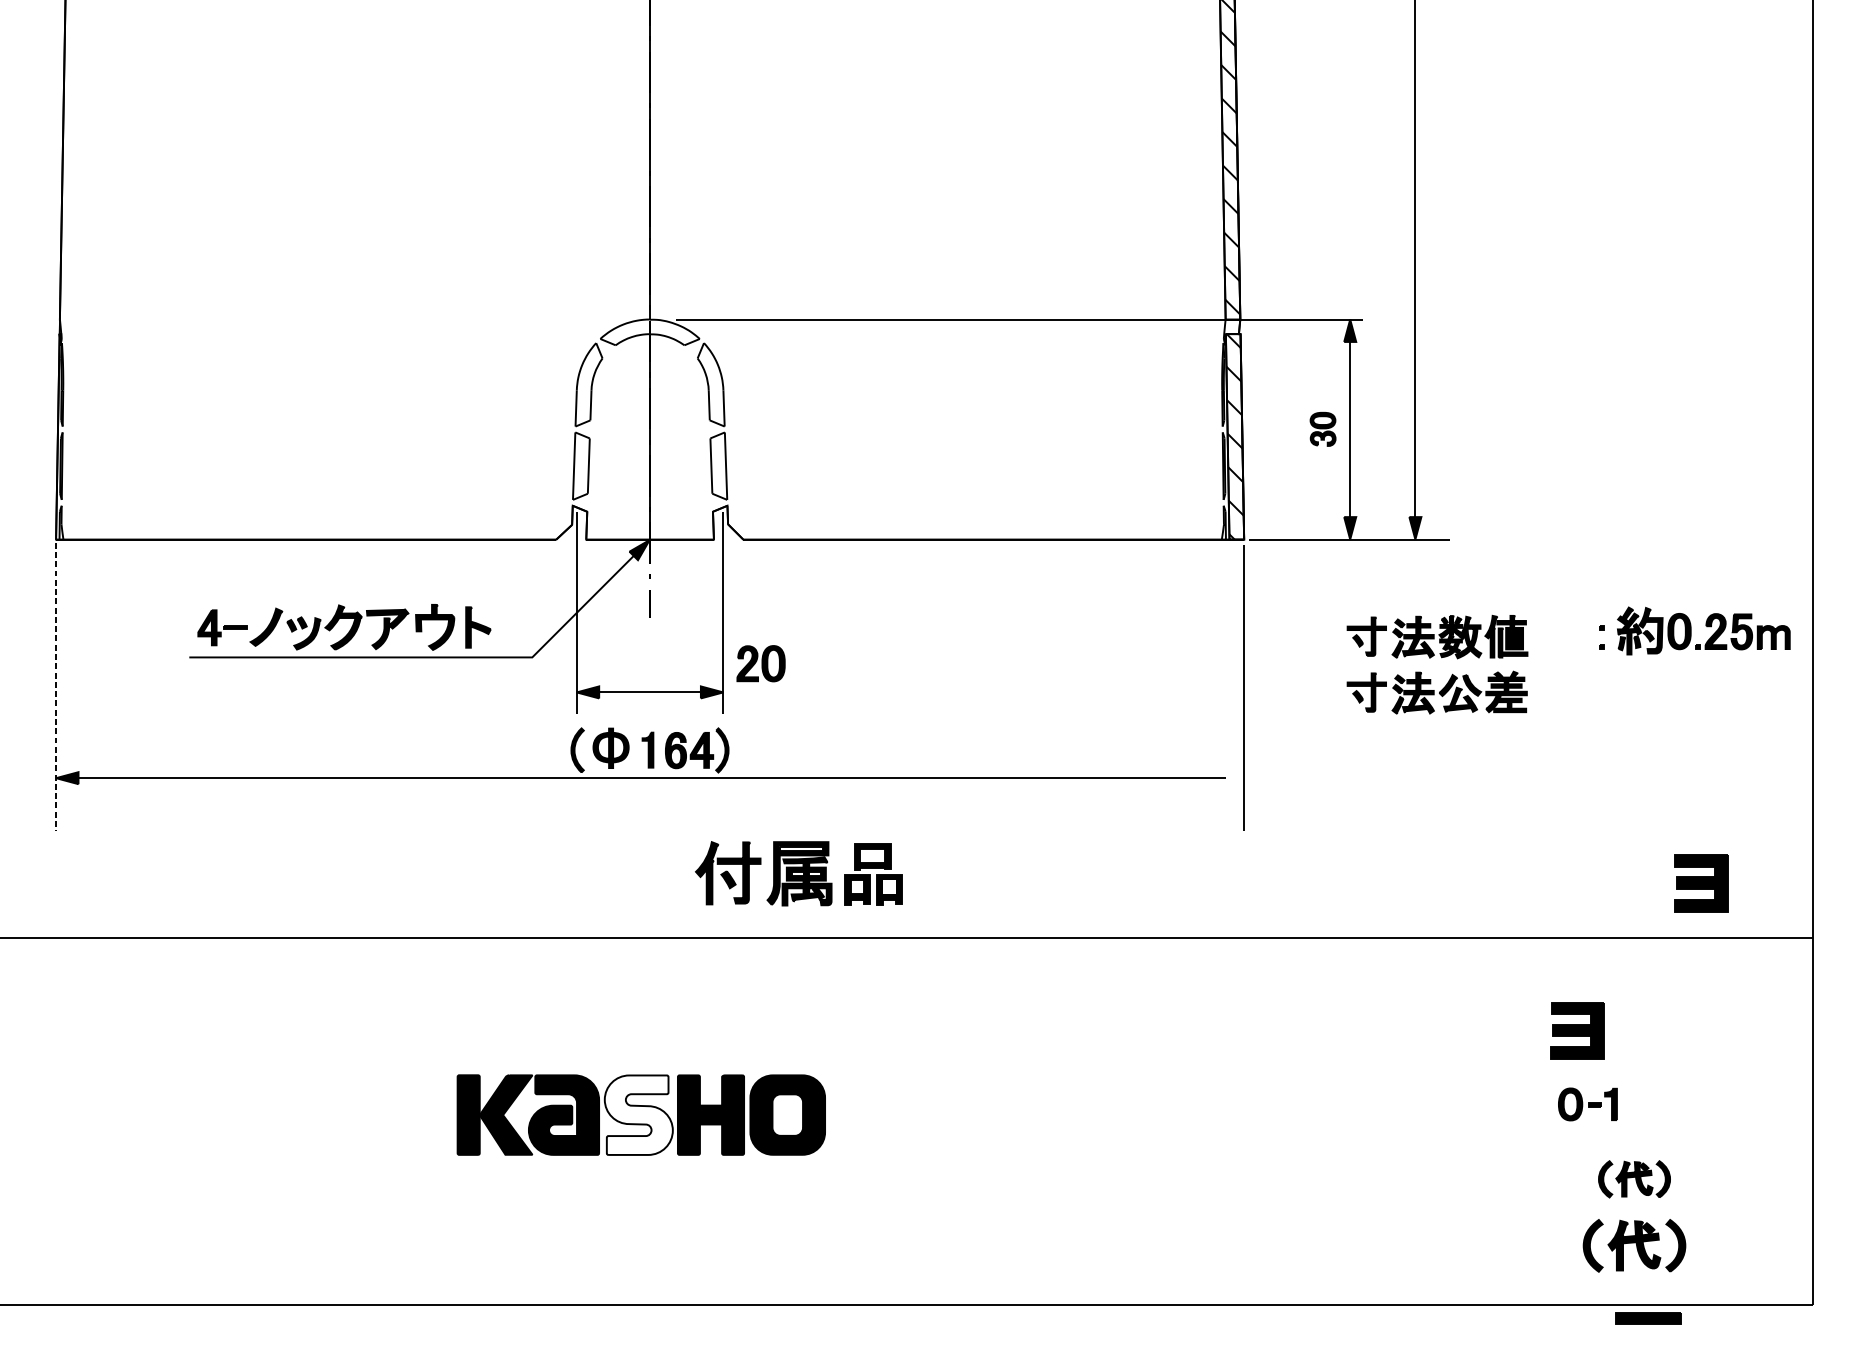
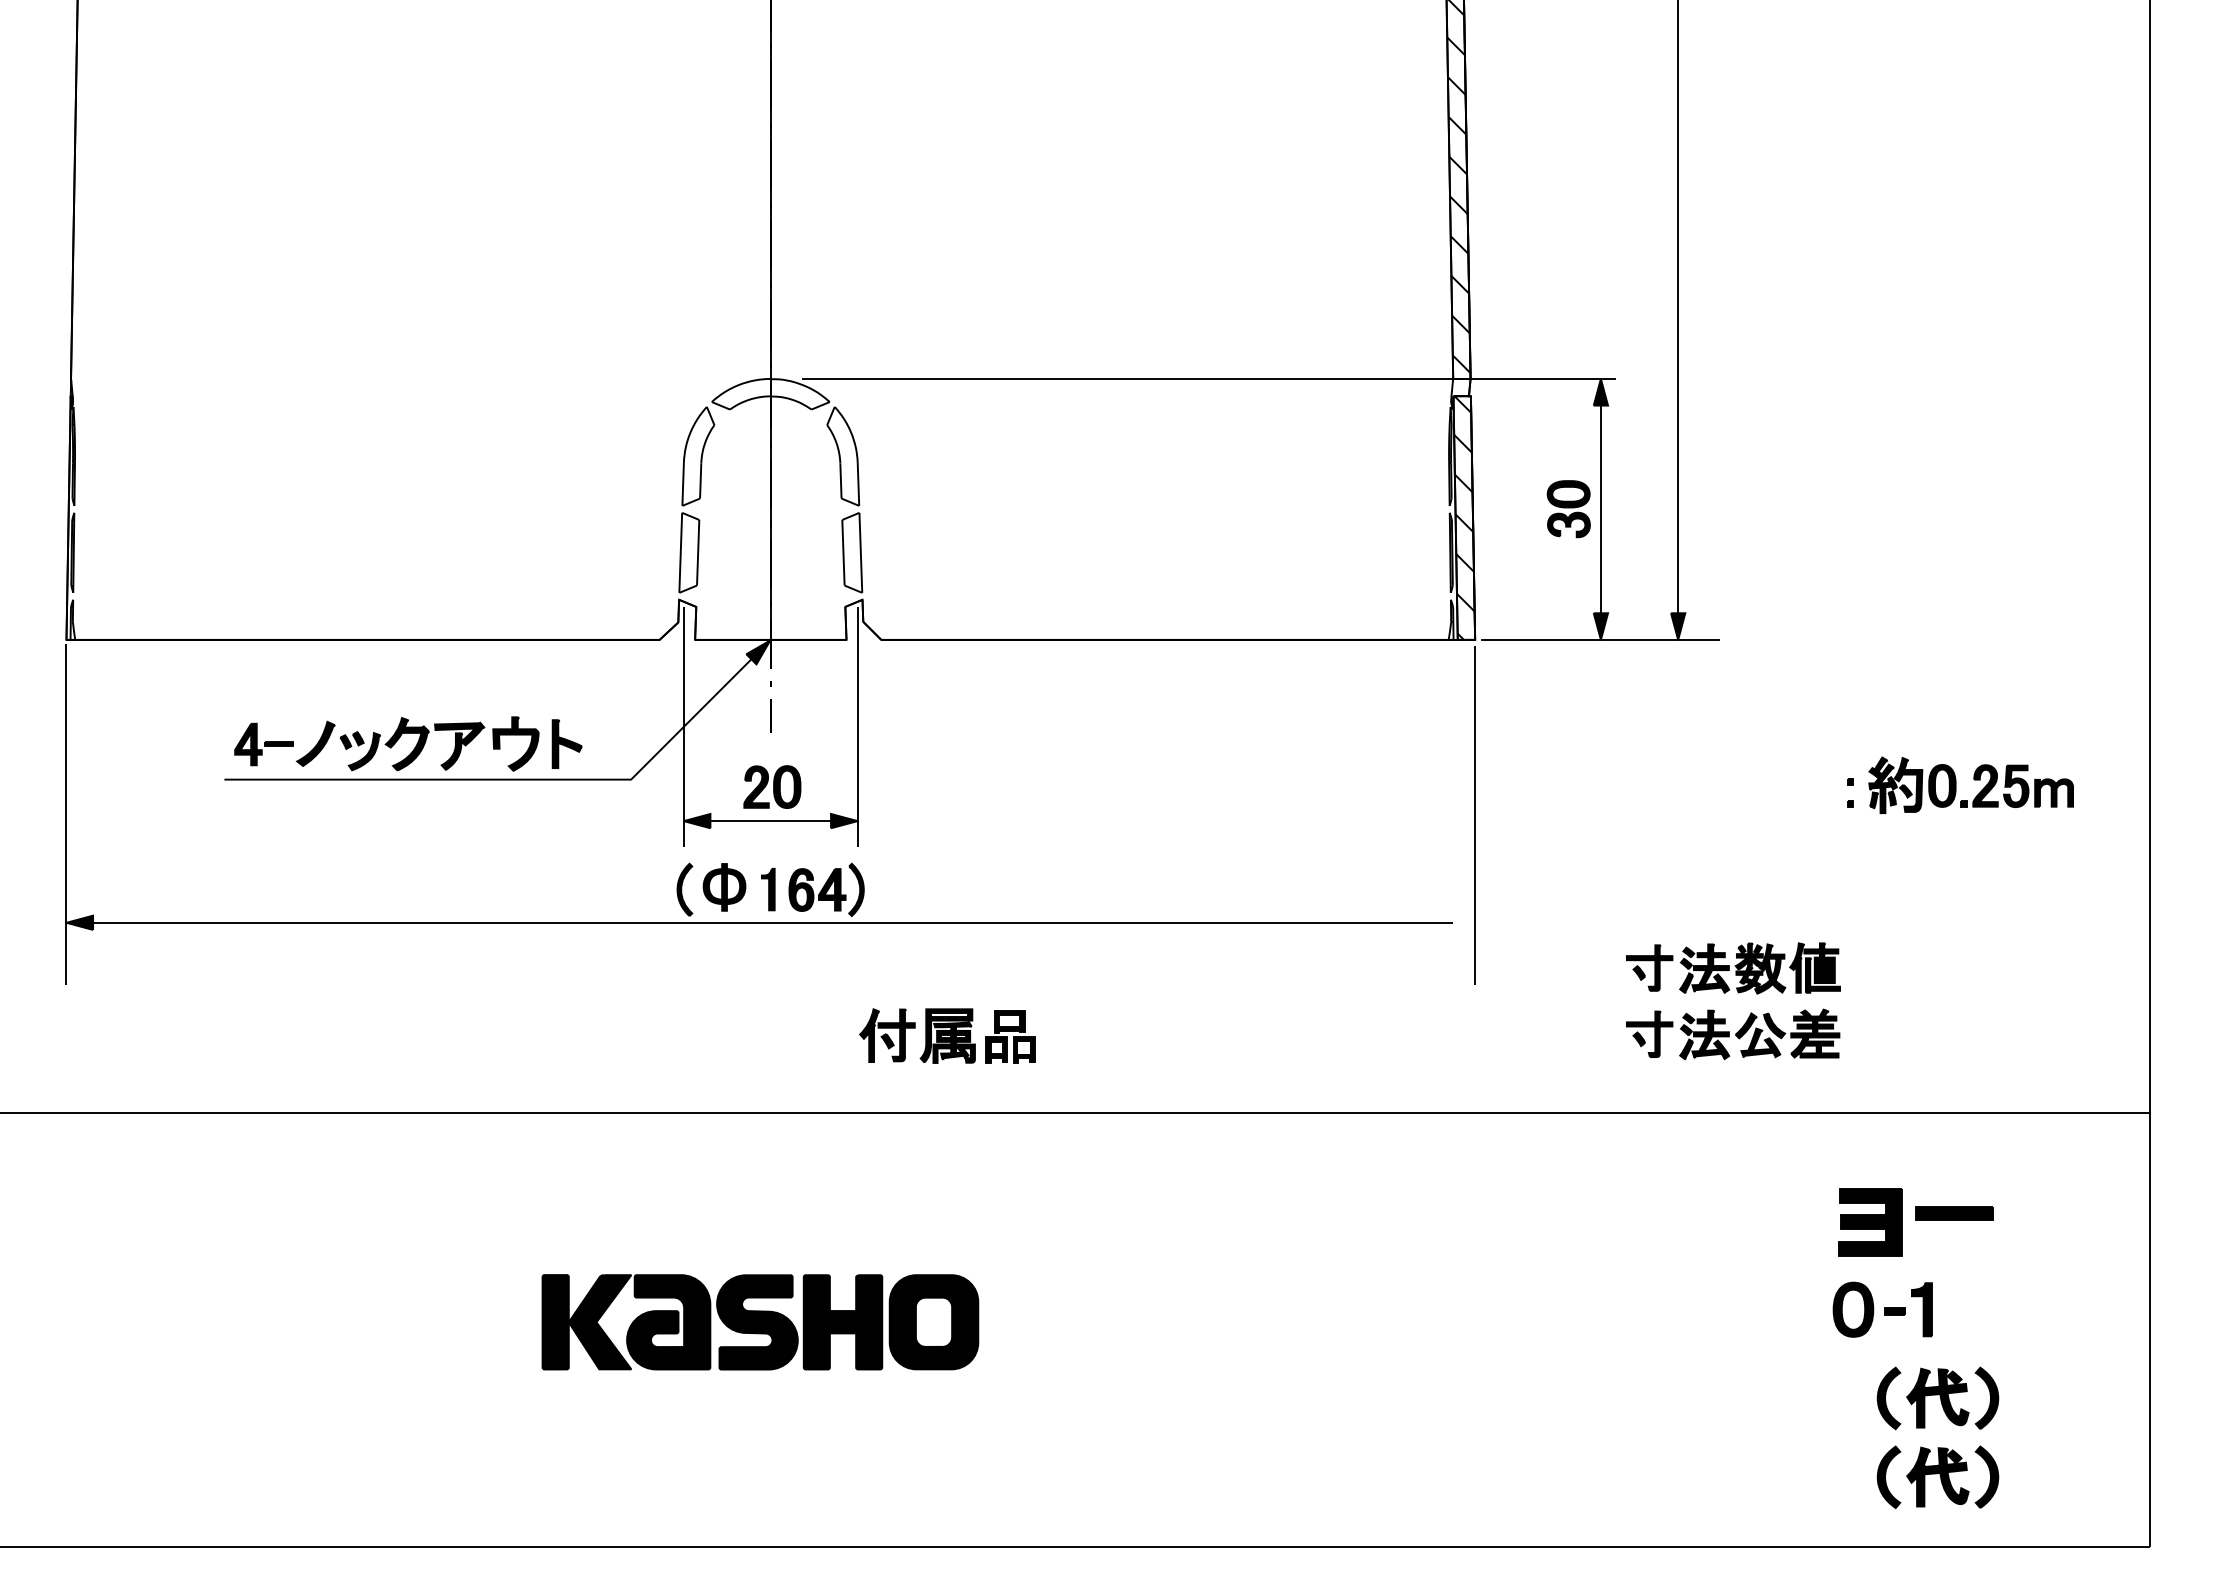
part: (1322, 429) -> (1568, 509), size x1.43
part: (1694, 630) -> (1960, 784), moved
part: (1441, 658) -> (1738, 993), moved
part: (761, 663) -> (772, 786), moved
line: (56, 686) -> (66, 814), dashed -> solid
part: (799, 873) -> (947, 1035), size x0.71
part: (1701, 883) -> (2017, 1047), removed
part: (1587, 1104) -> (1882, 1309), size x1.43
fill: (638, 1115) -> (757, 1322), added
part: (1634, 1179) -> (1937, 1398), size x1.43
part: (1648, 1318) -> (1954, 1213), moved

